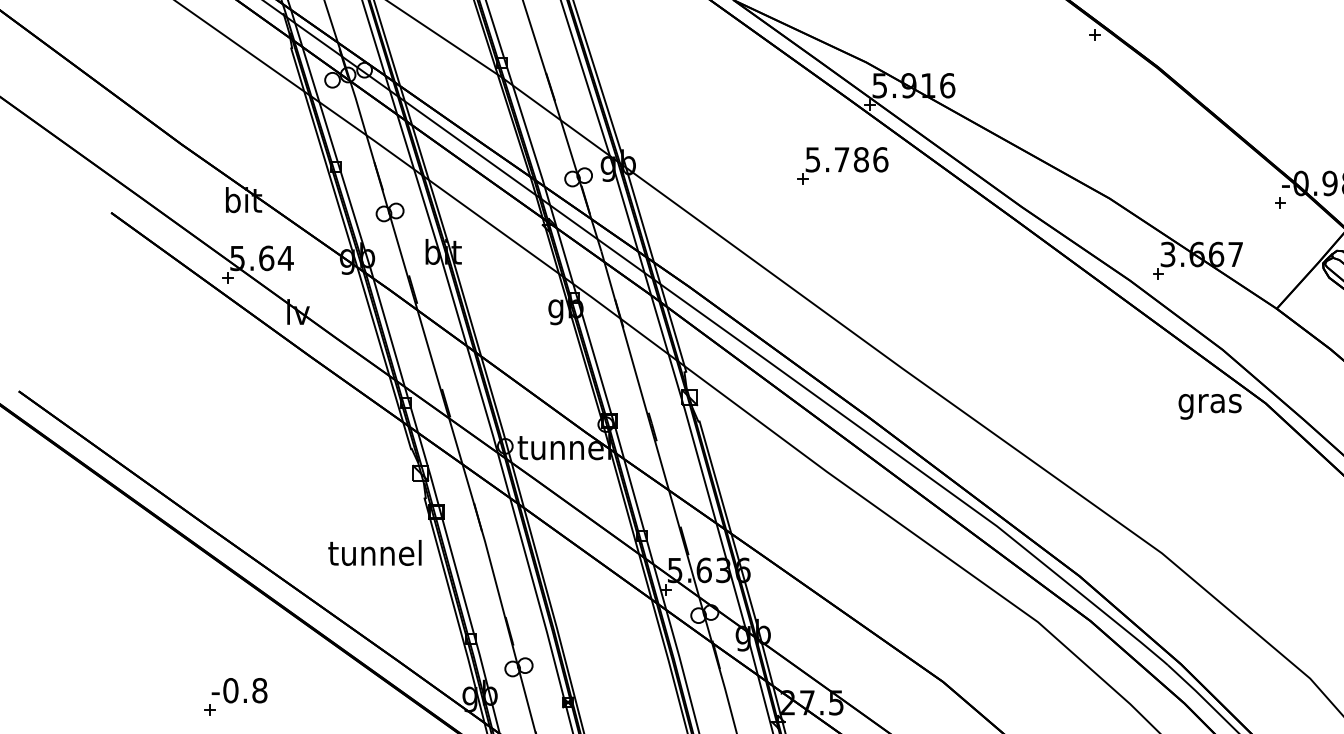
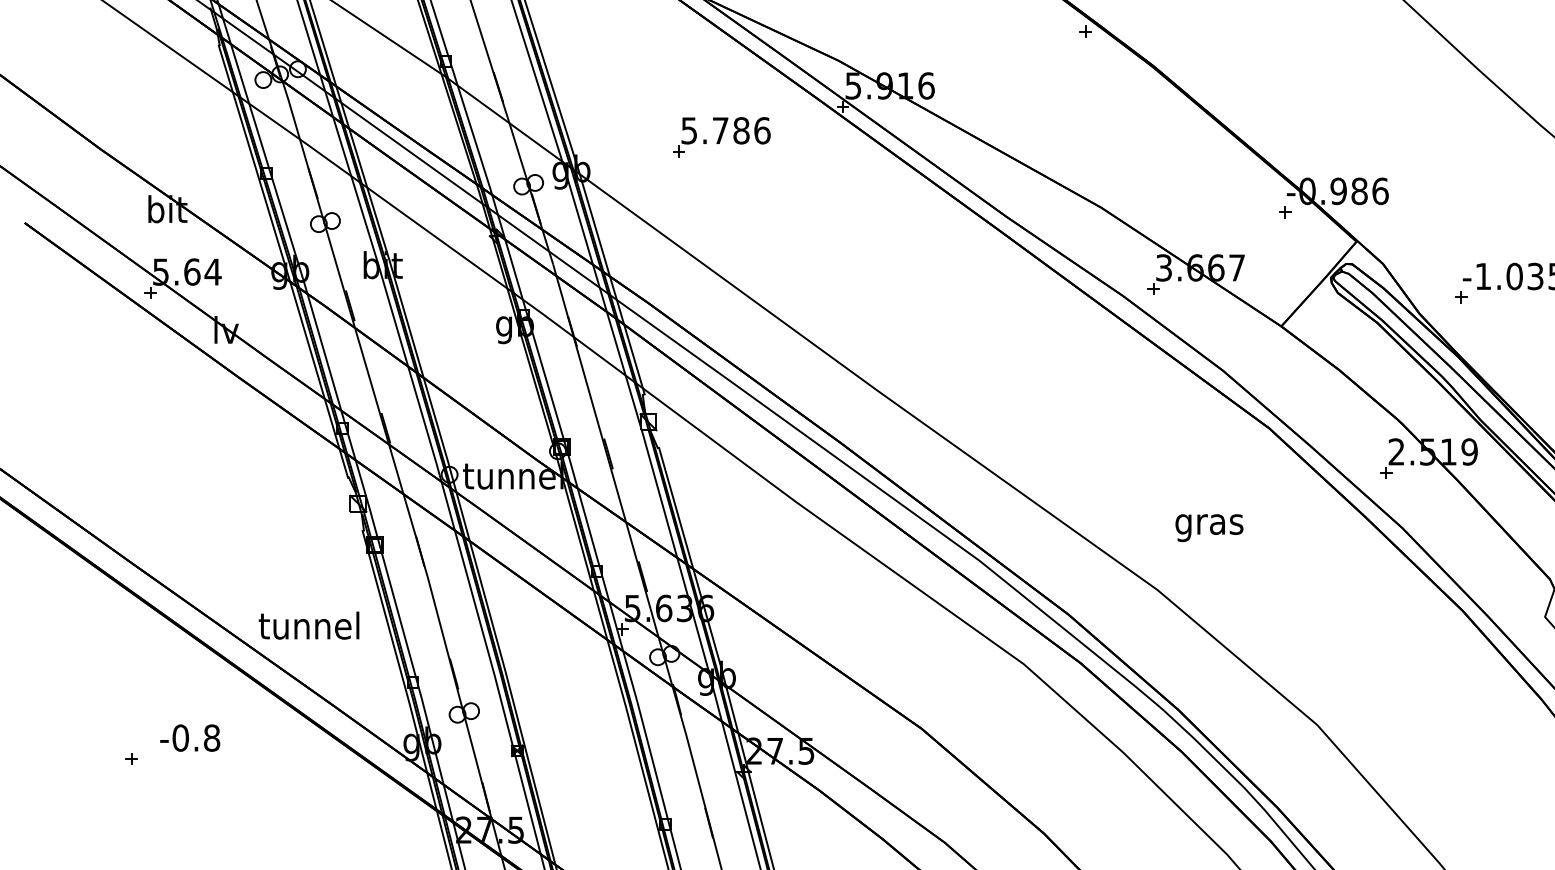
part: (842, 165) -> (721, 137), moved
text: (1210, 407) -> (1209, 528), moved
text: (374, 552) -> (308, 625), moved
text: (239, 690) -> (190, 737), moved

